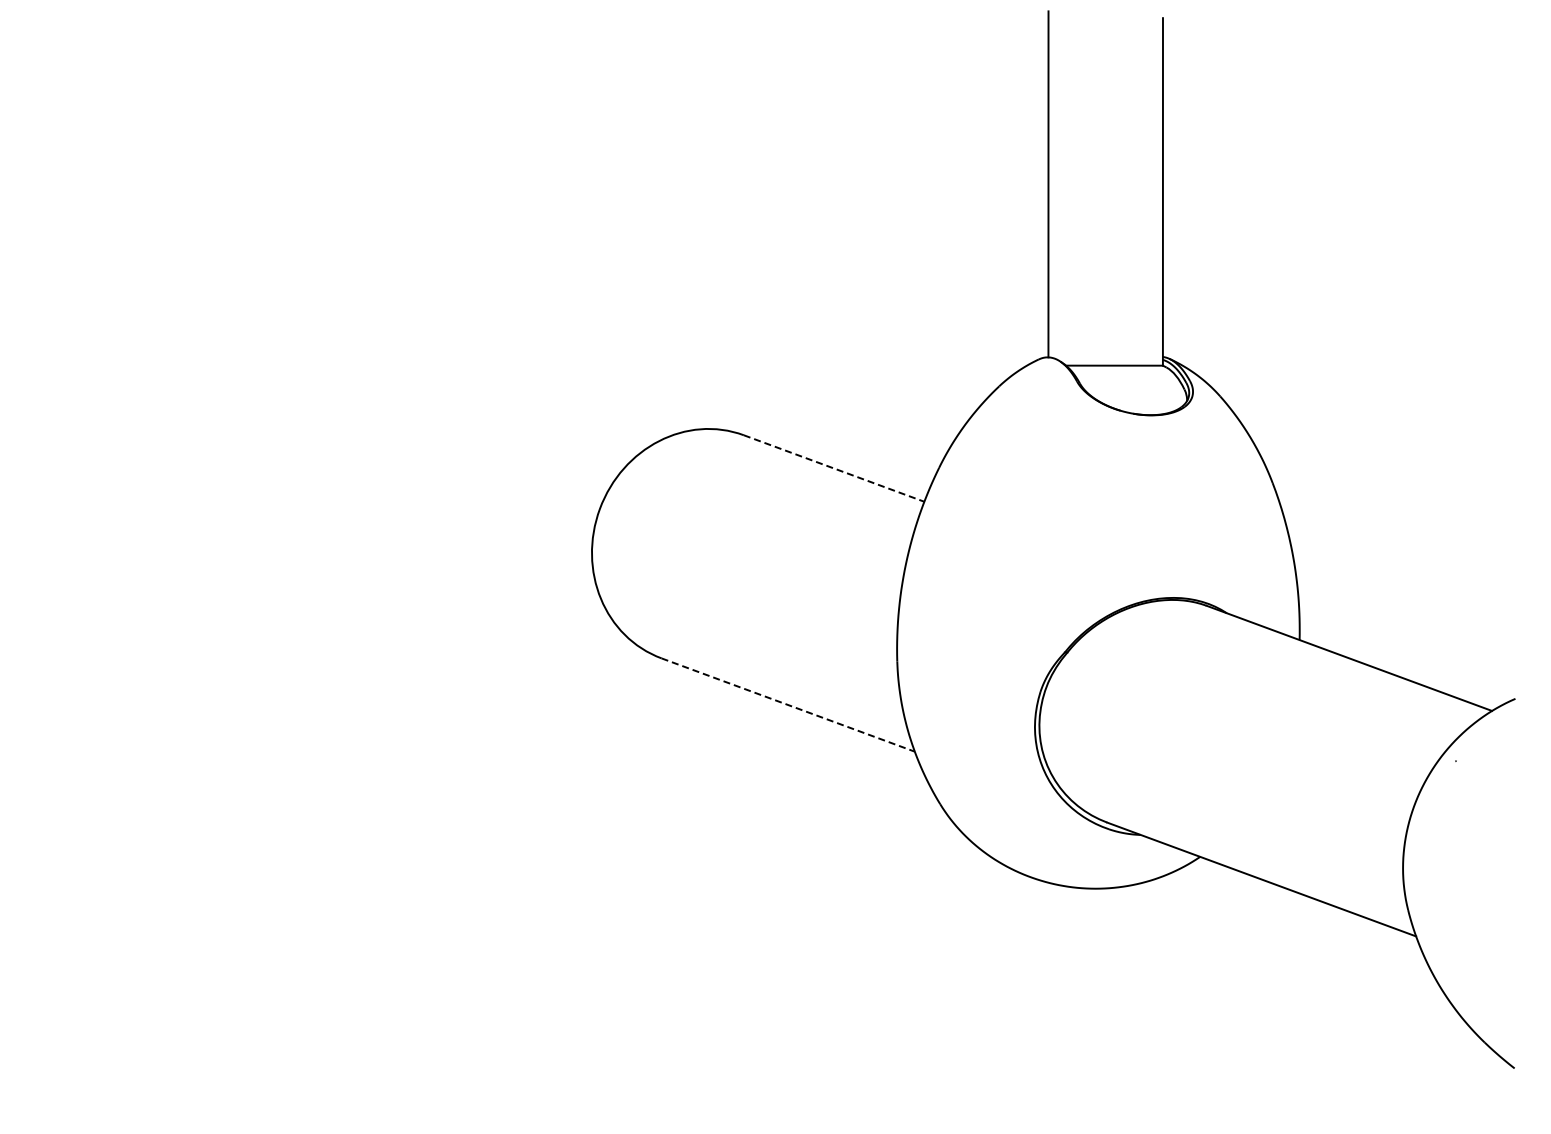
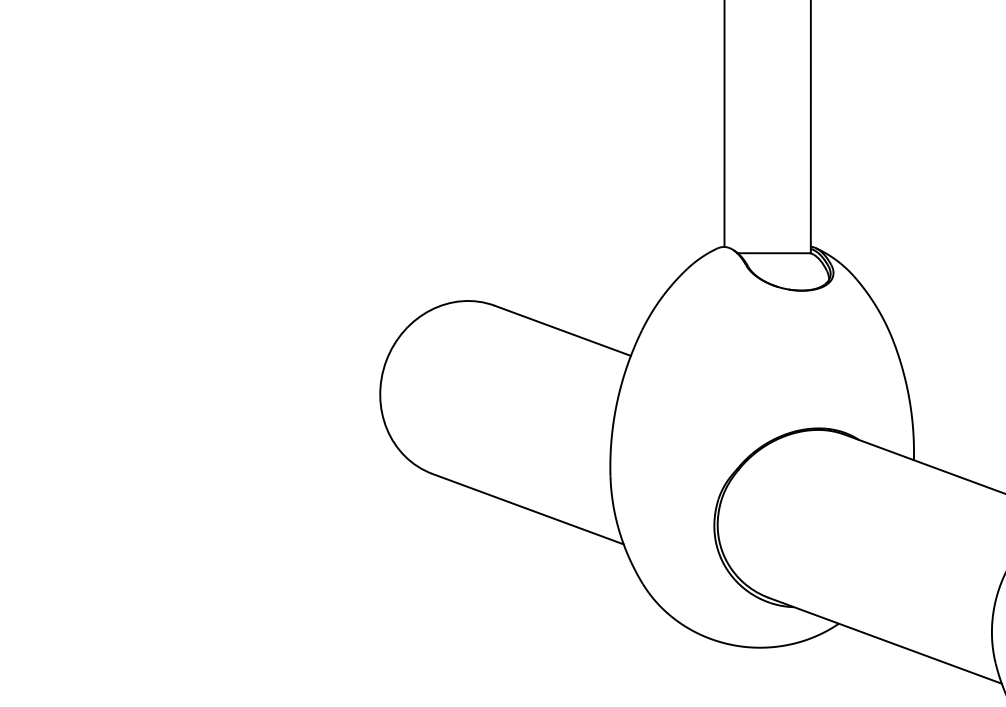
line: (834, 468) -> (563, 330), dashed -> solid
line: (788, 705) -> (528, 509), dashed -> solid

